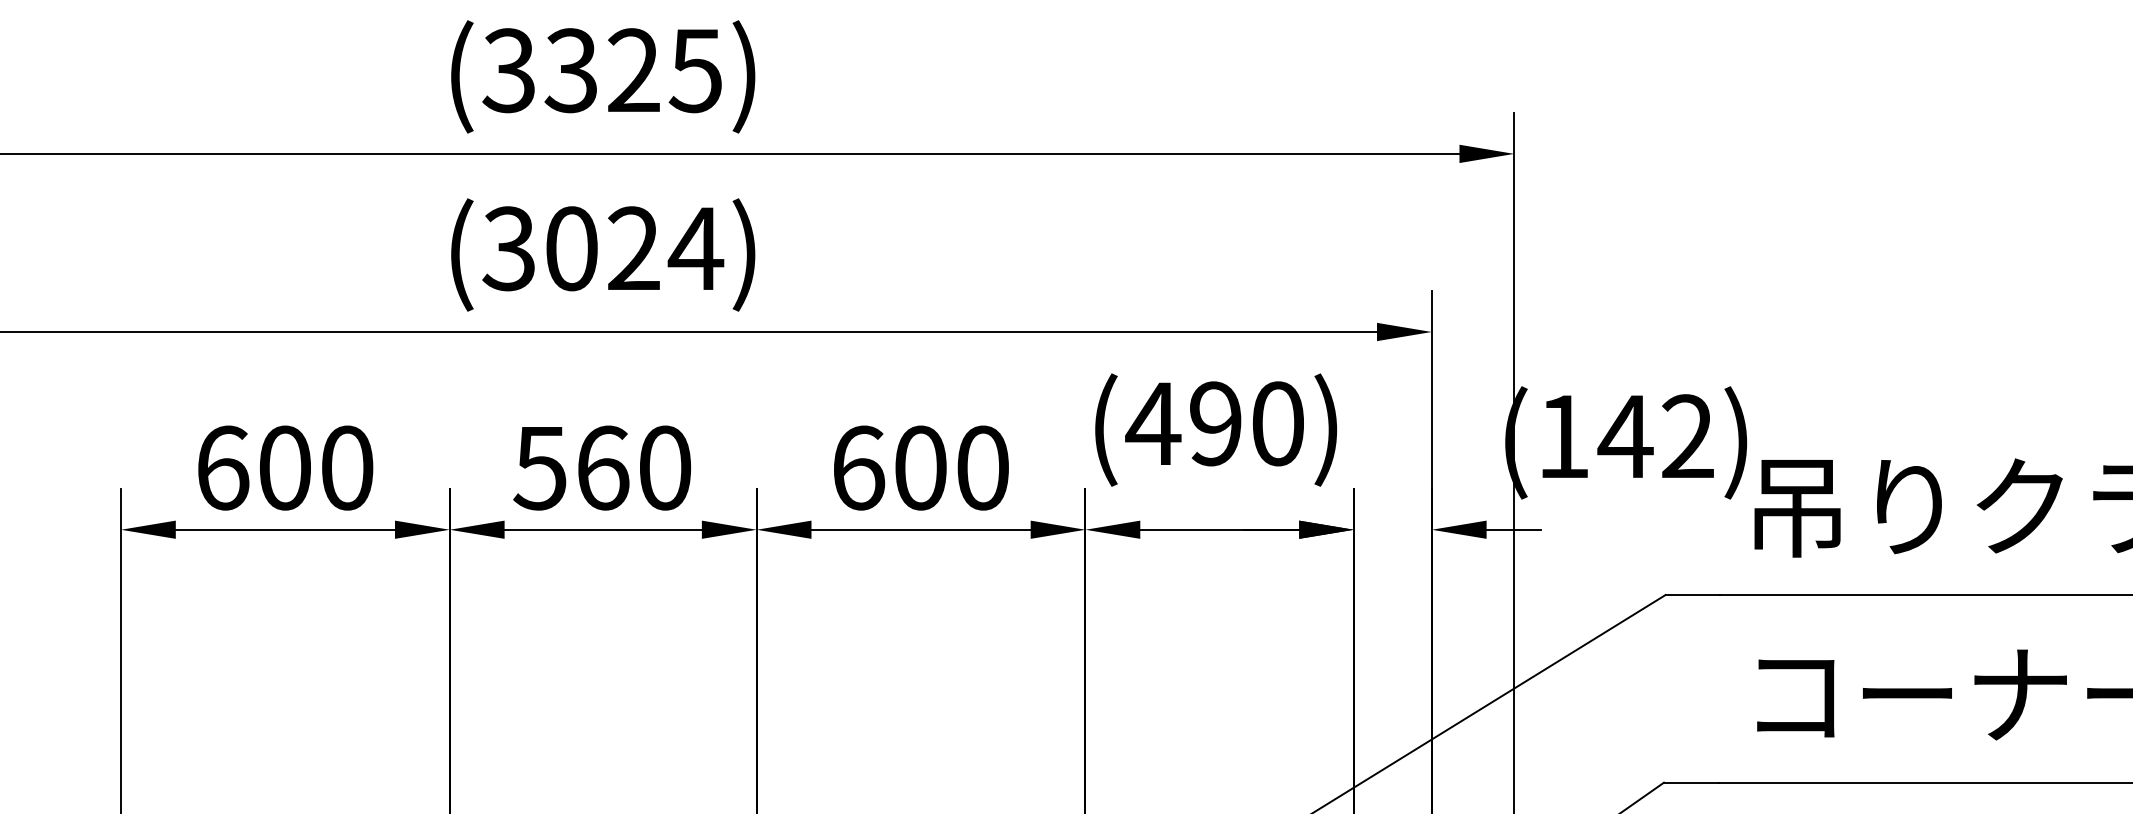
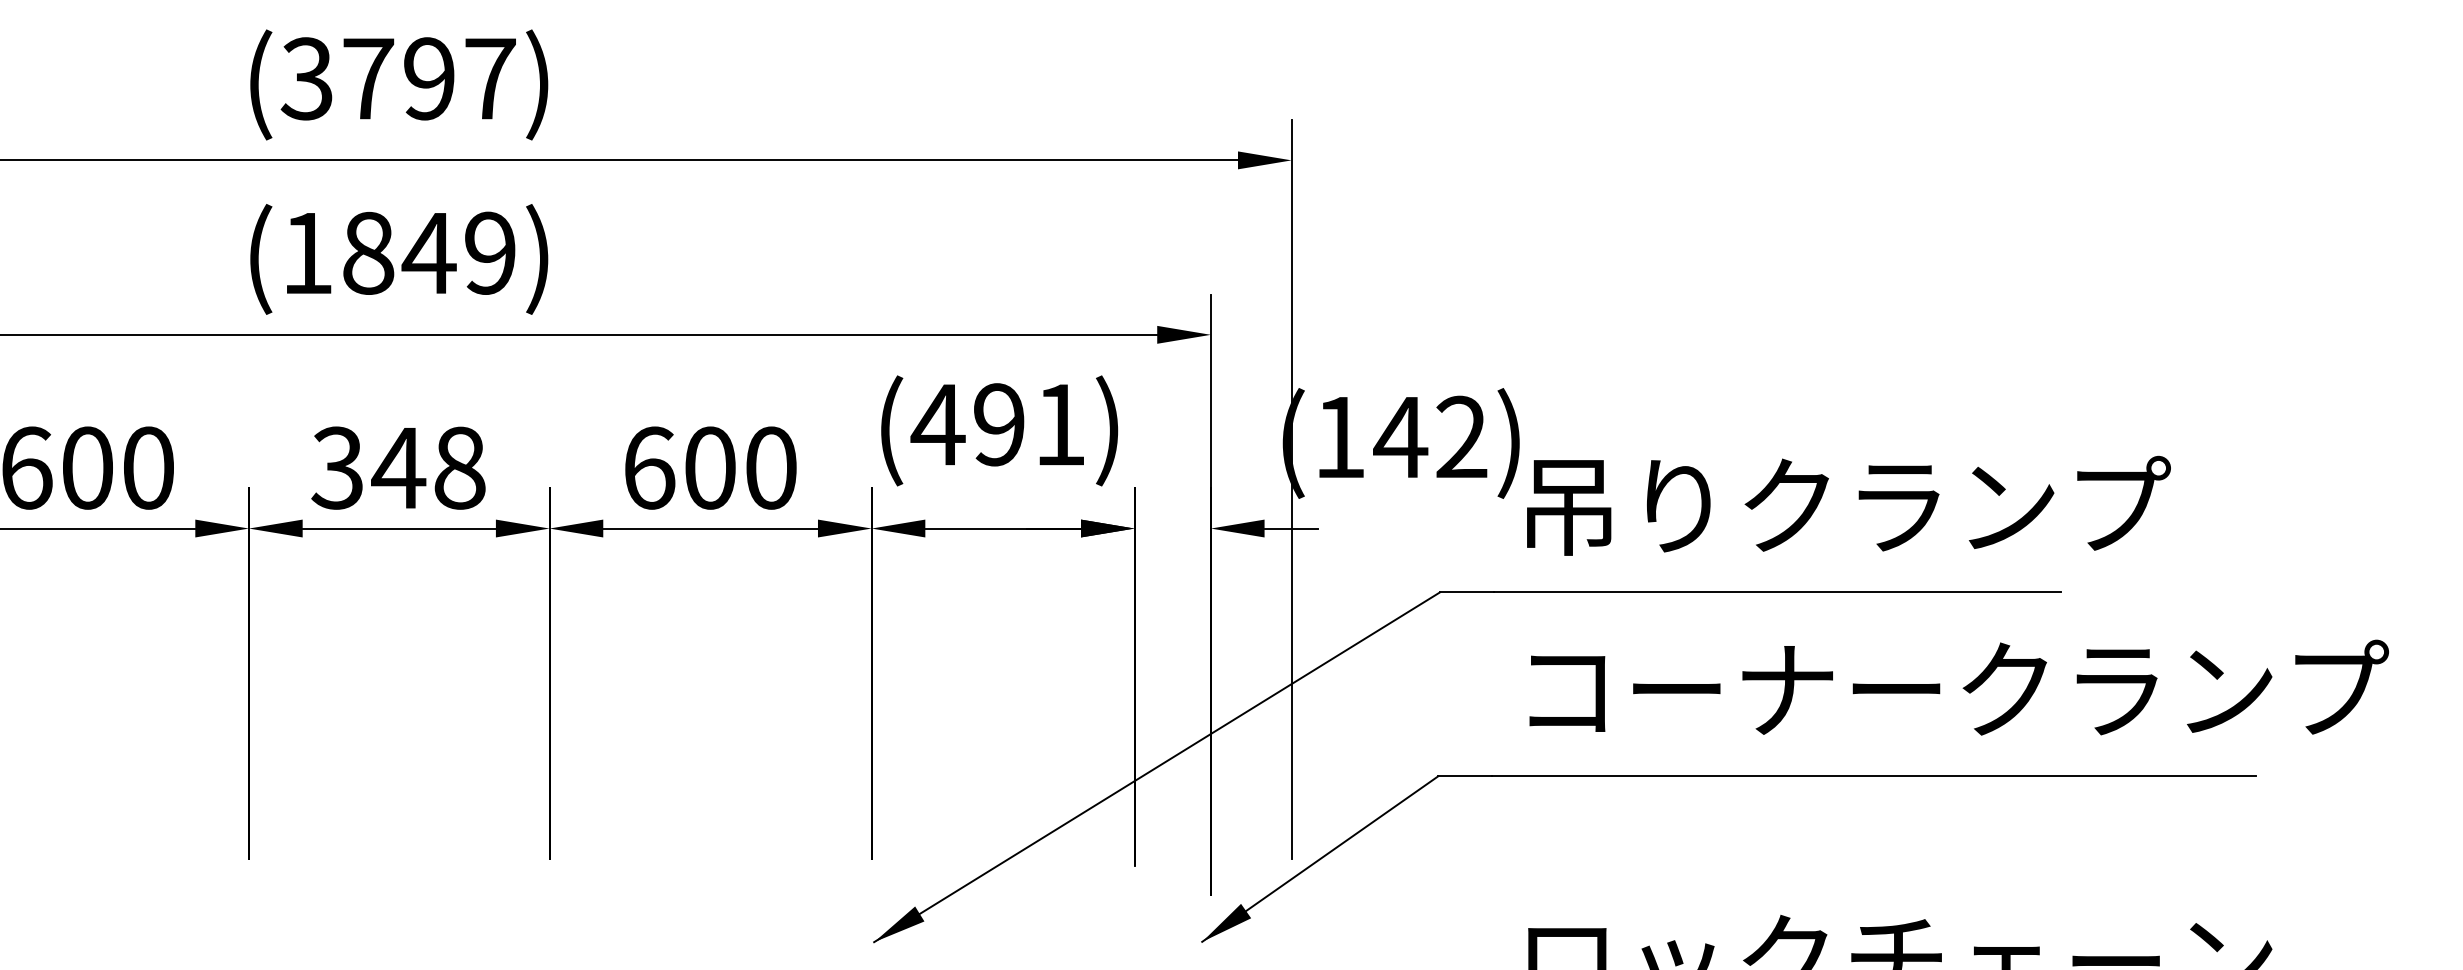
text: (633, 70) -> (428, 78), (3325) -> (3797)
text: (602, 247) -> (398, 252), (3024) -> (1849)
text: (1278, 423) -> (1060, 424), (490) -> (491)
text: (602, 467) -> (398, 467), 560 -> 348

